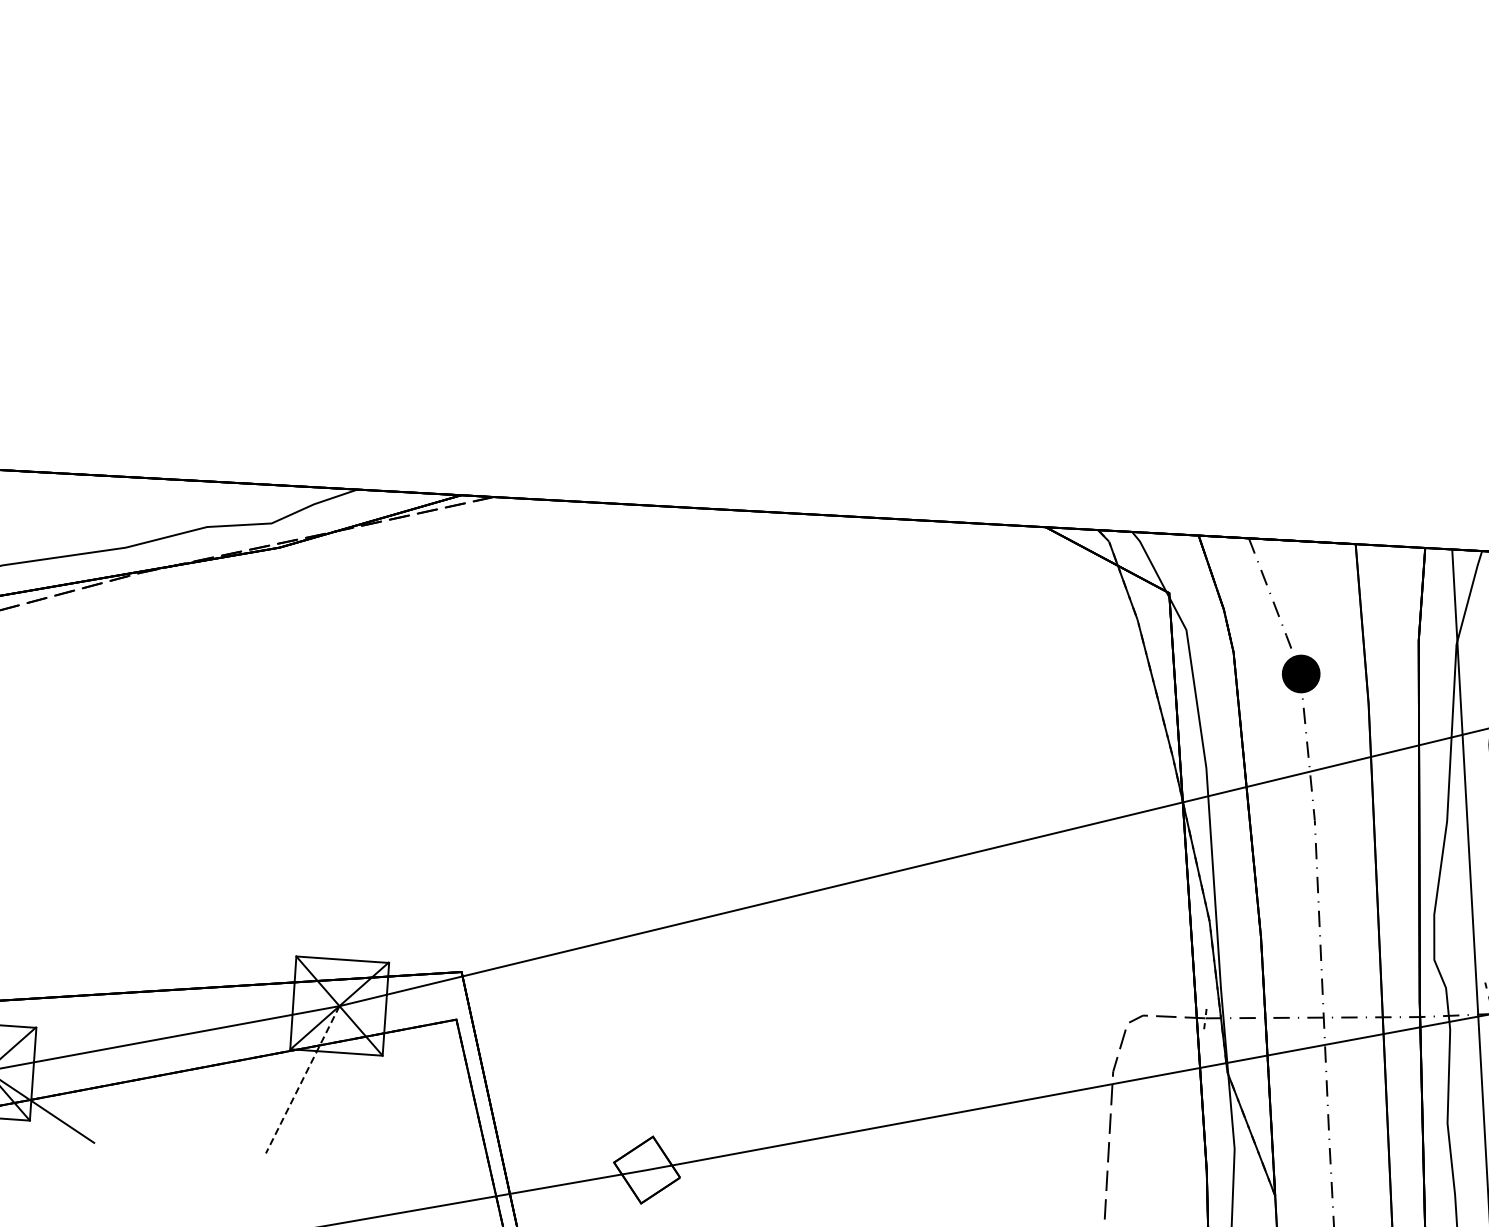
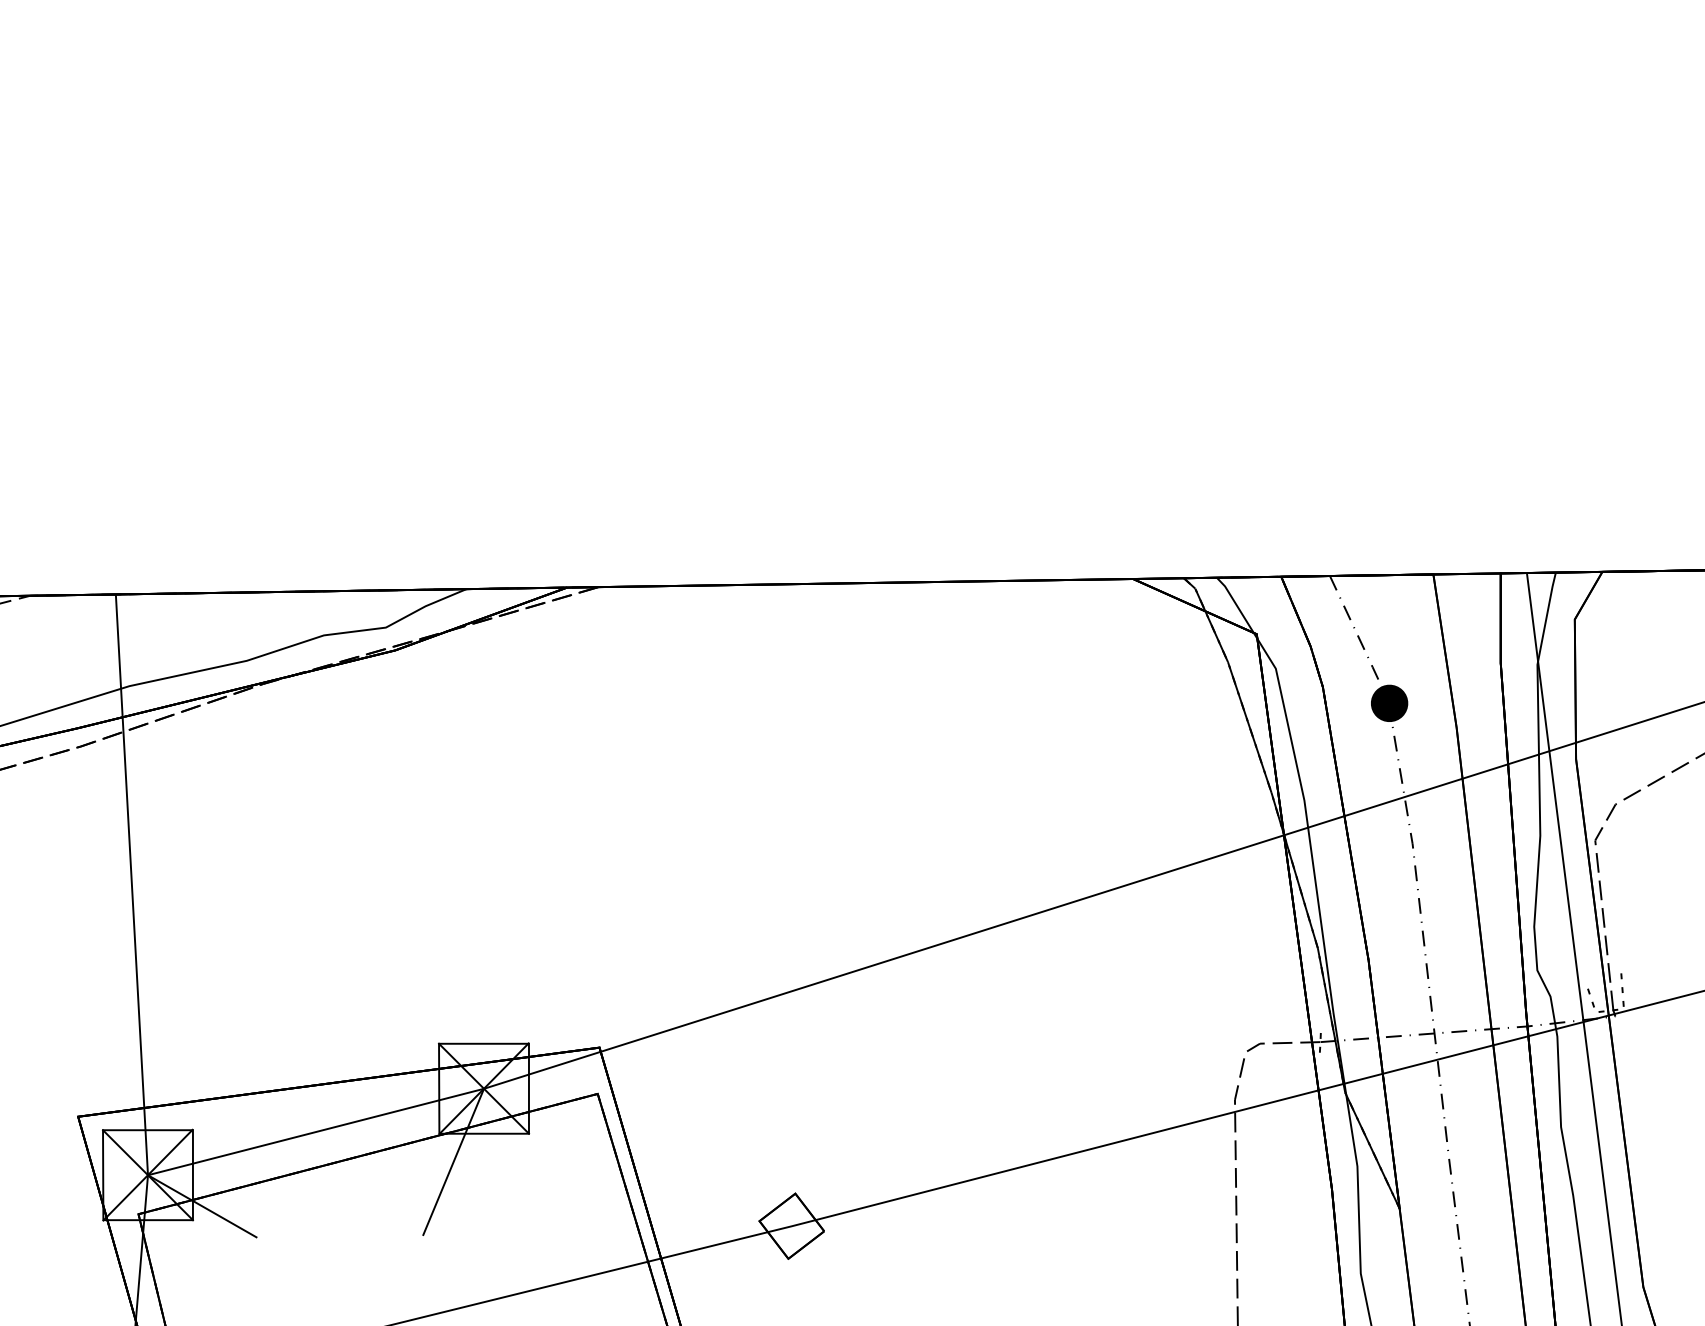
line: (302, 1079) -> (453, 1162), dashed -> solid

